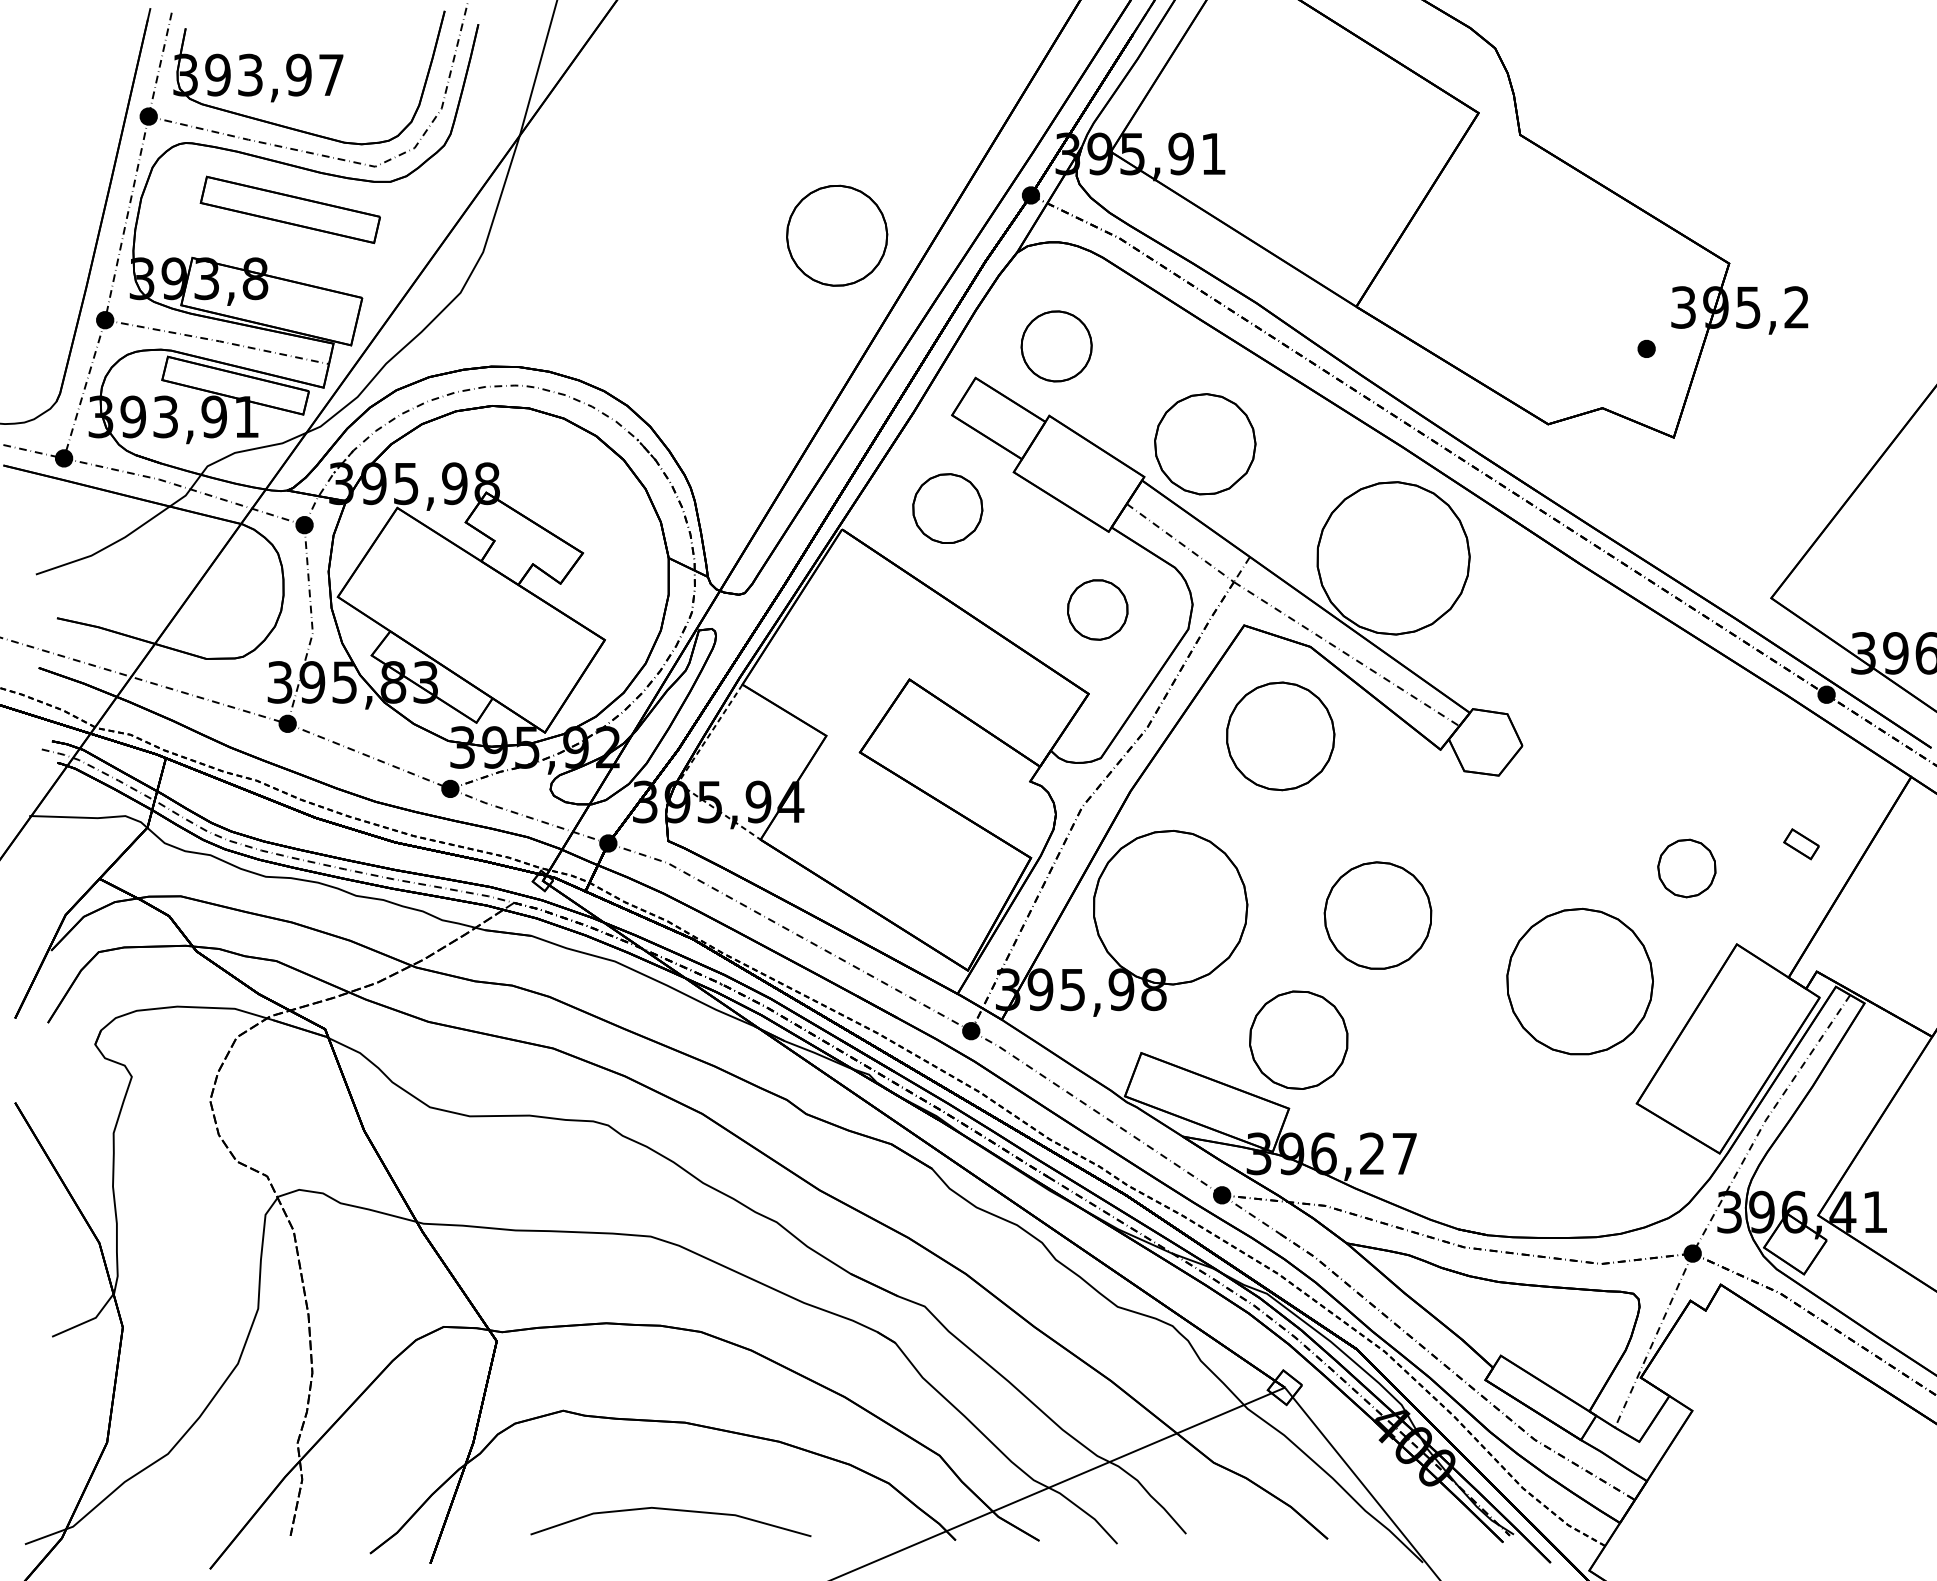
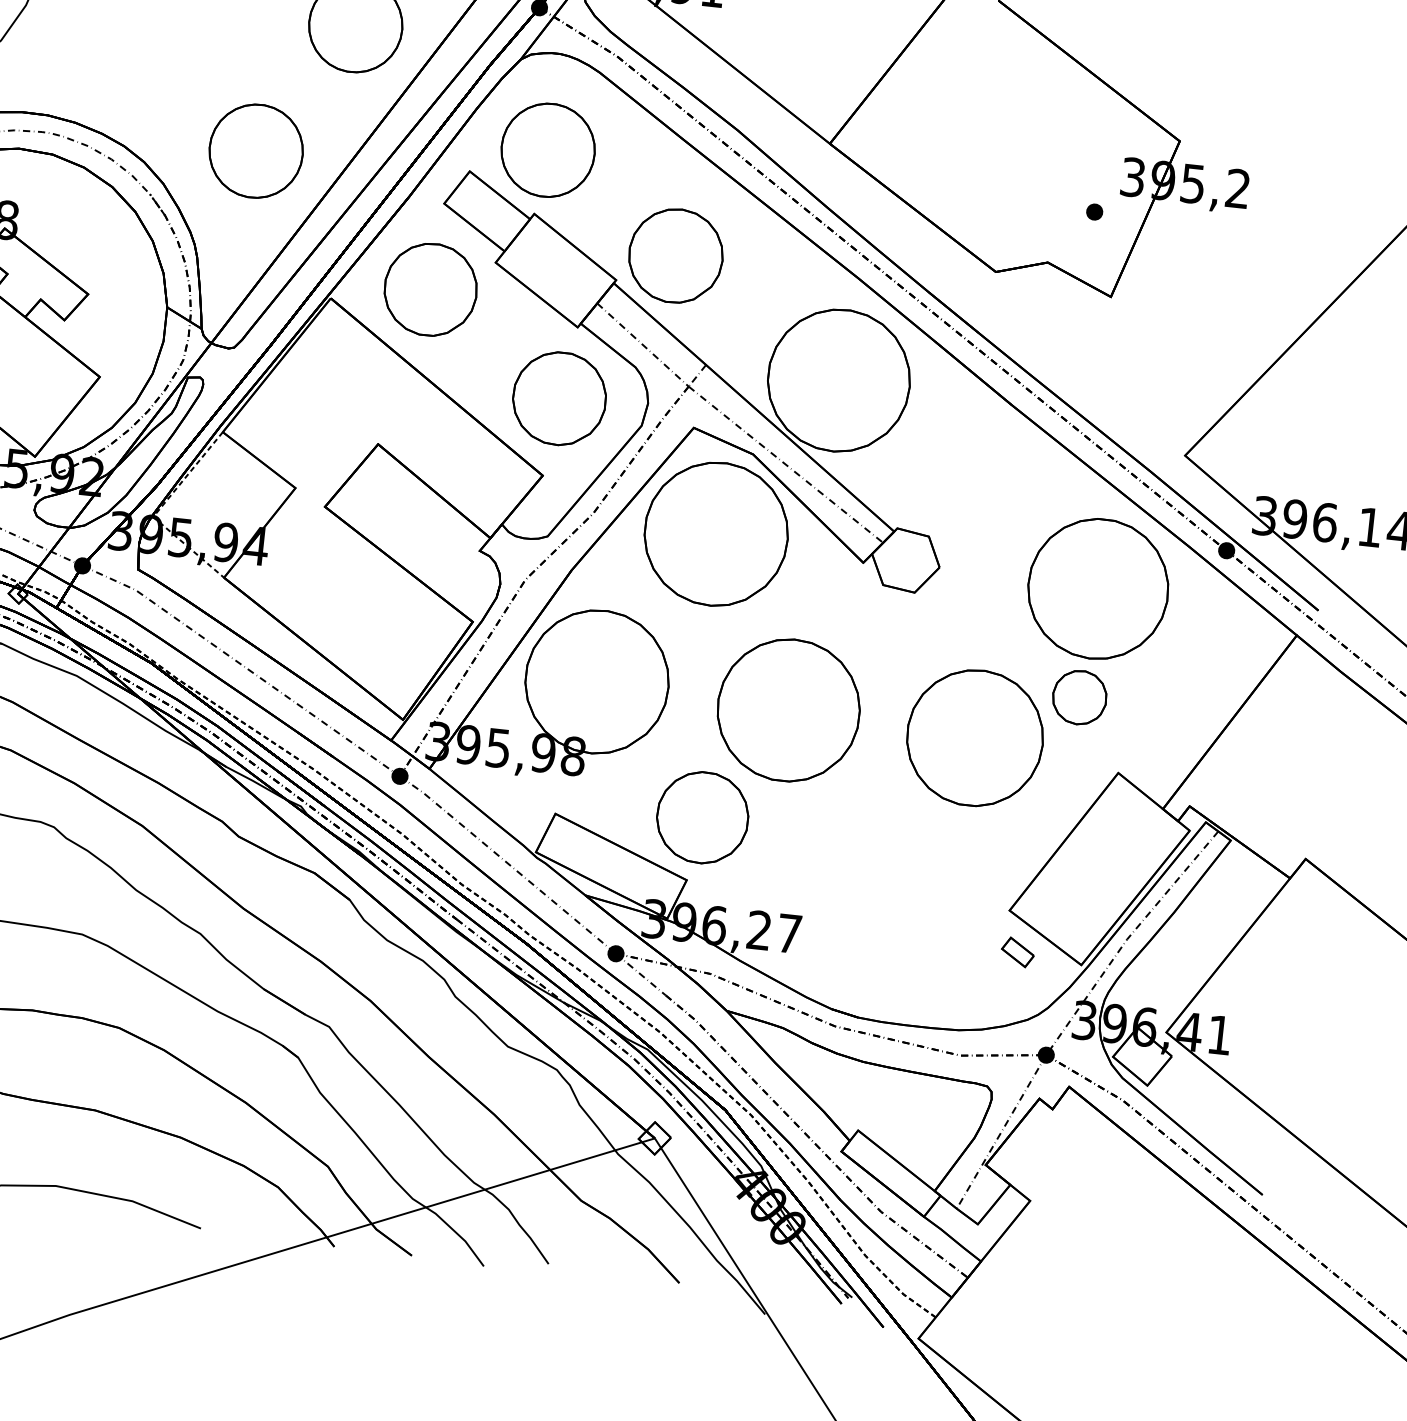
part: (1056, 346) -> (547, 150), size x1.43
part: (745, 381) -> (256, 151), added
part: (947, 508) -> (430, 289), size x1.43
part: (1097, 609) -> (559, 398), size x1.67
part: (1280, 736) -> (716, 534), size x1.43
part: (1694, 750) -> (1098, 589), added
part: (1801, 844) -> (1017, 952), moved
part: (1377, 915) -> (788, 710), size x1.43
part: (1579, 981) -> (974, 737), moved

